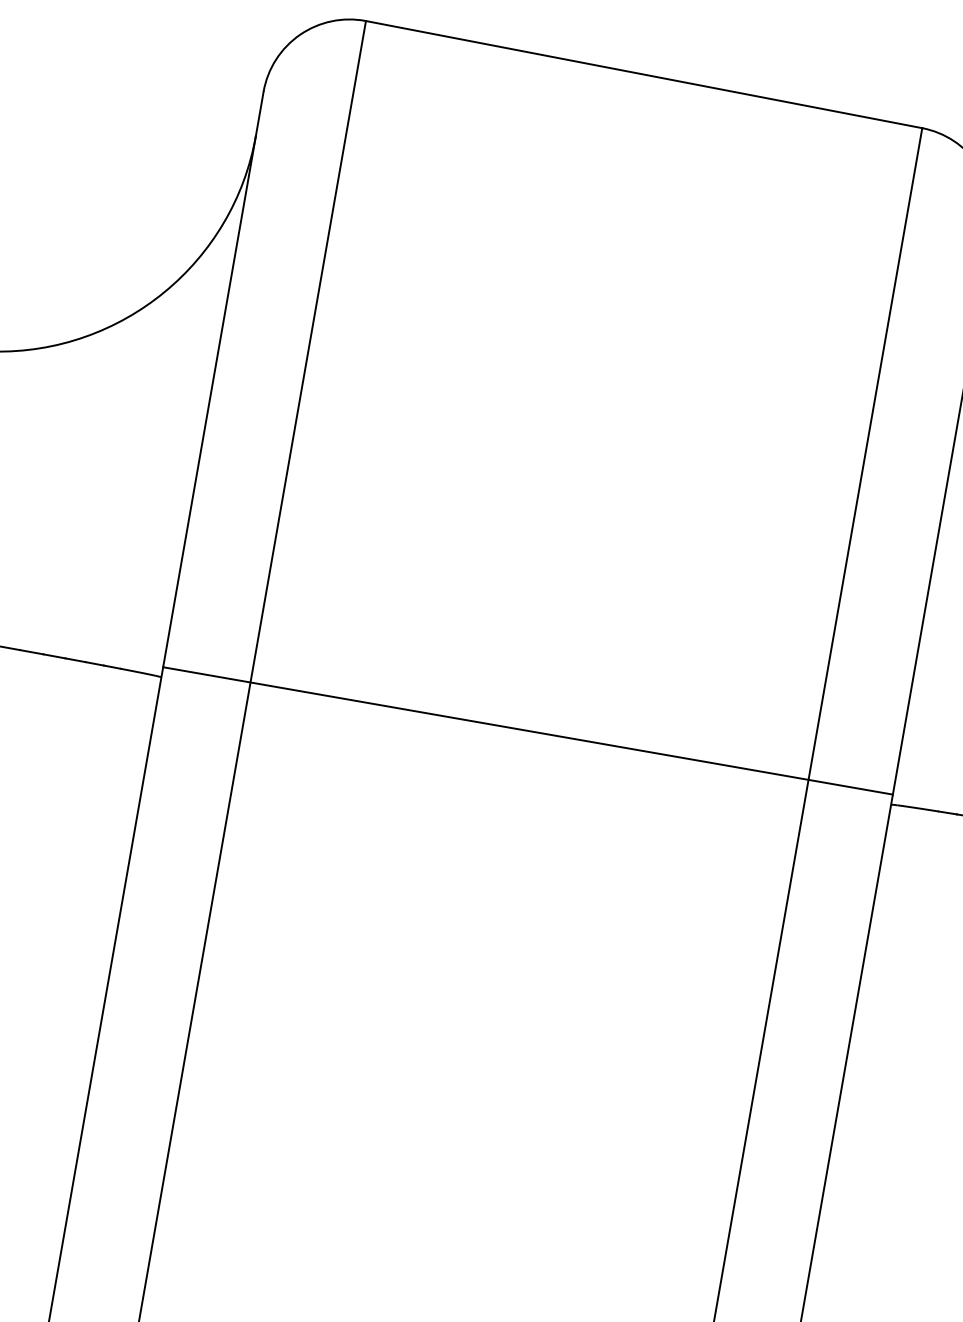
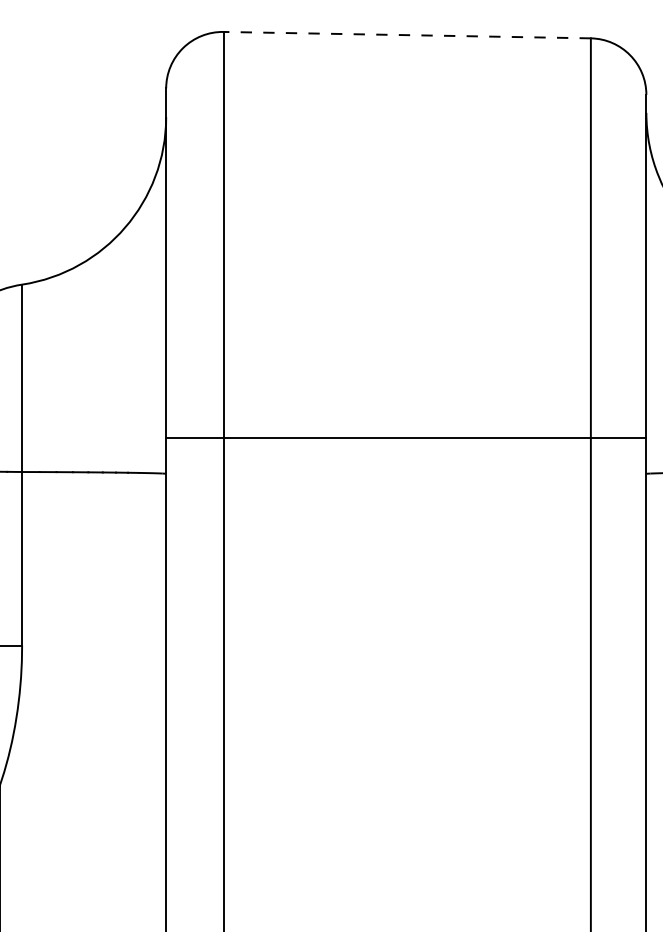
line: (644, 75) -> (407, 35), solid -> dashed
line: (528, 731) -> (406, 438), moved

